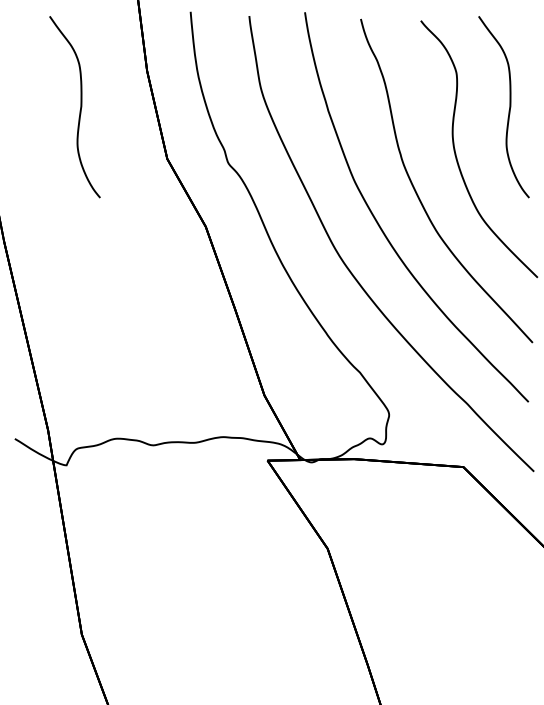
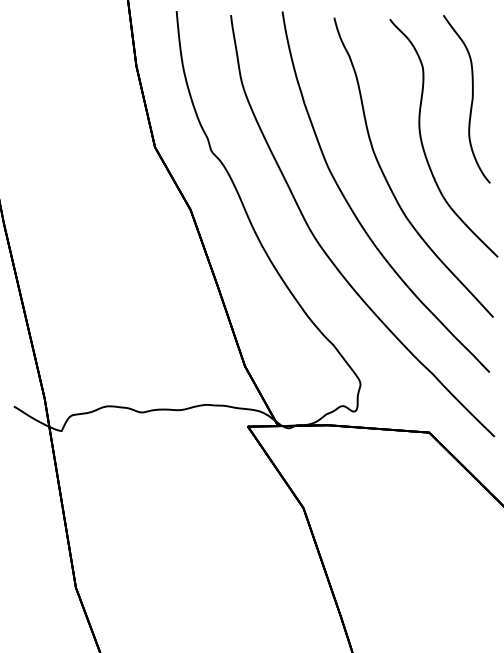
curve: (79, 110) -> (73, 102), removed

